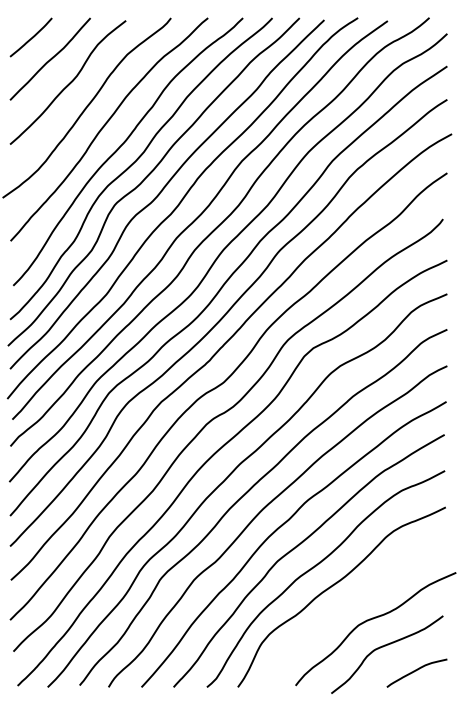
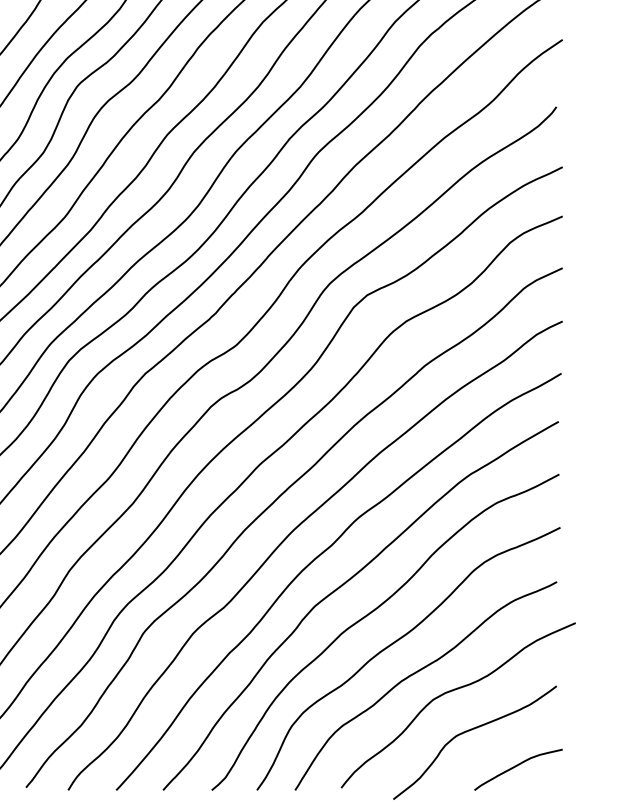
curve: (349, 606) -> (419, 672), added

